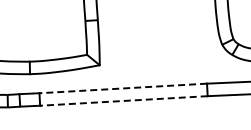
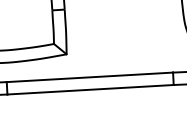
line: (123, 88) -> (90, 77), dashed -> solid
line: (123, 100) -> (90, 89), dashed -> solid

